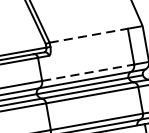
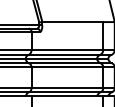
line: (89, 36) -> (73, 22), dashed -> solid
line: (88, 72) -> (67, 49), dashed -> solid

